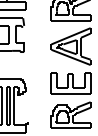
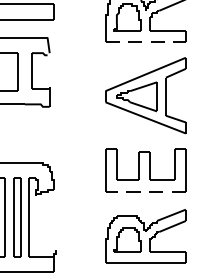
line: (71, 20) -> (146, 42), solid -> dashed
line: (71, 93) -> (146, 191), solid -> dashed

